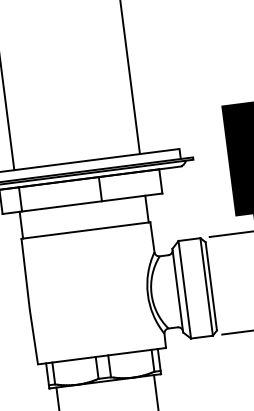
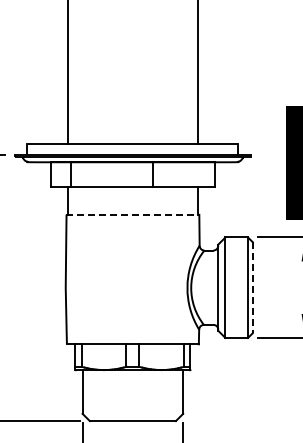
line: (86, 230) -> (133, 214), solid -> dashed
line: (211, 287) -> (252, 288), solid -> dashed

